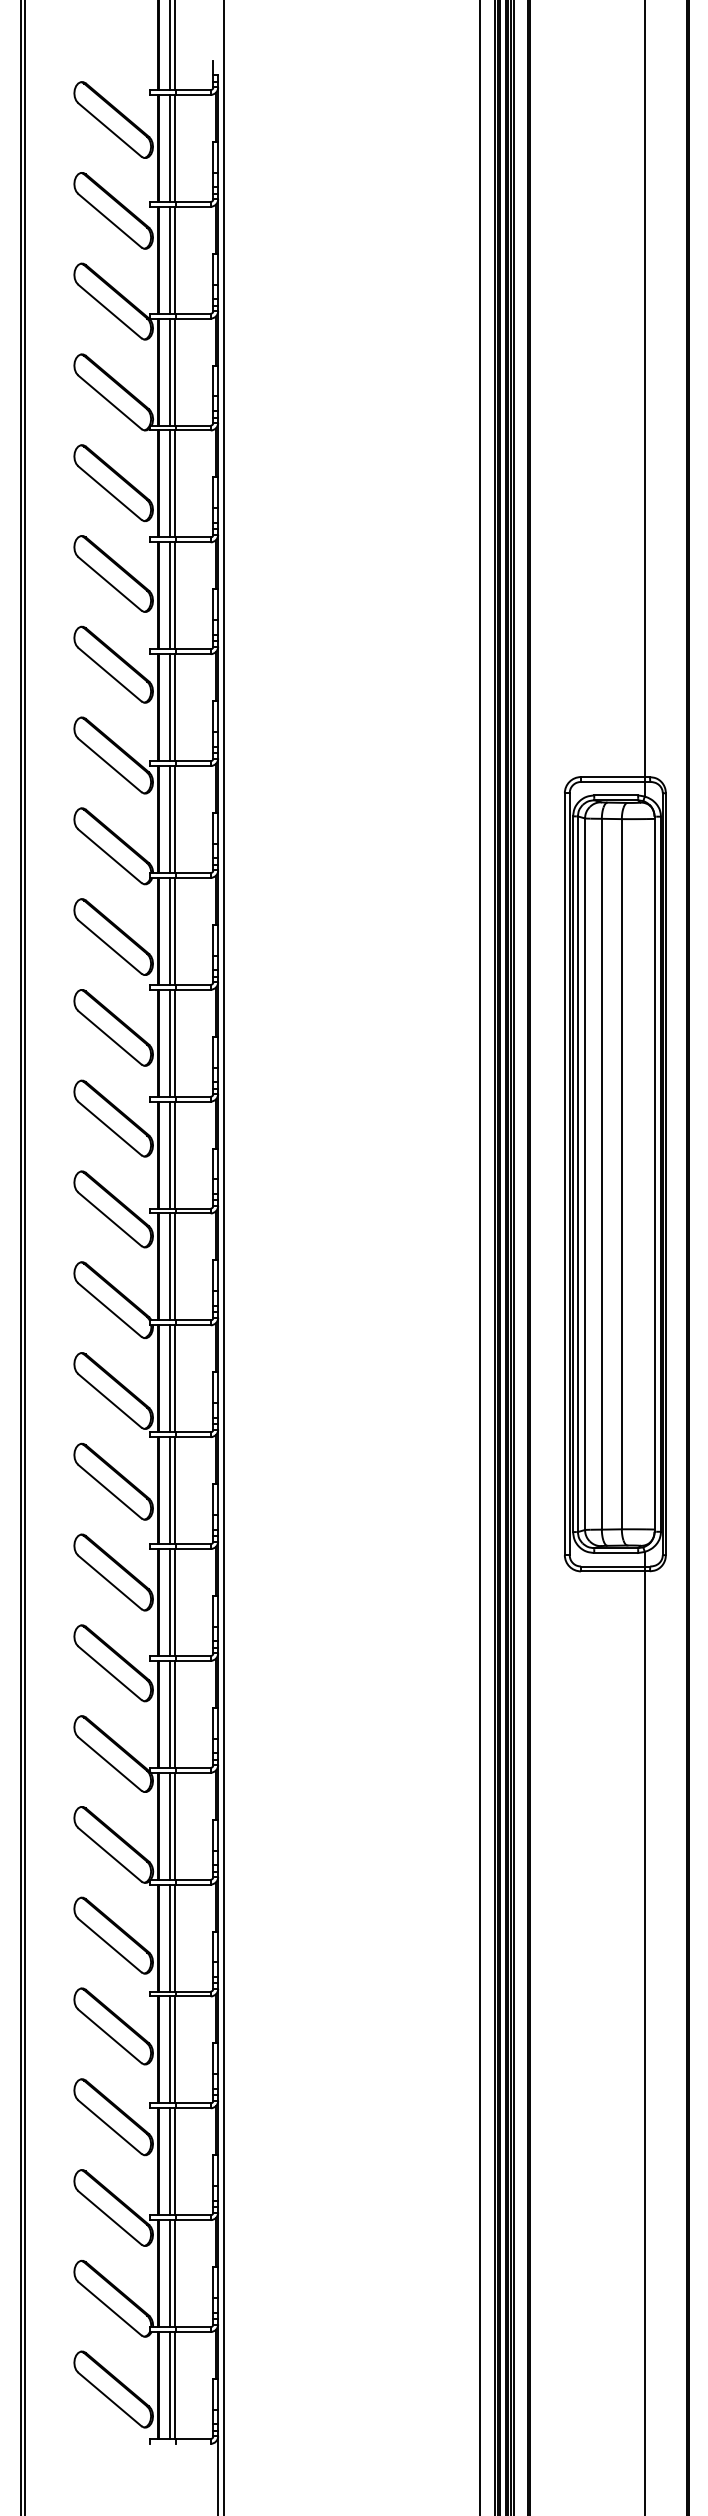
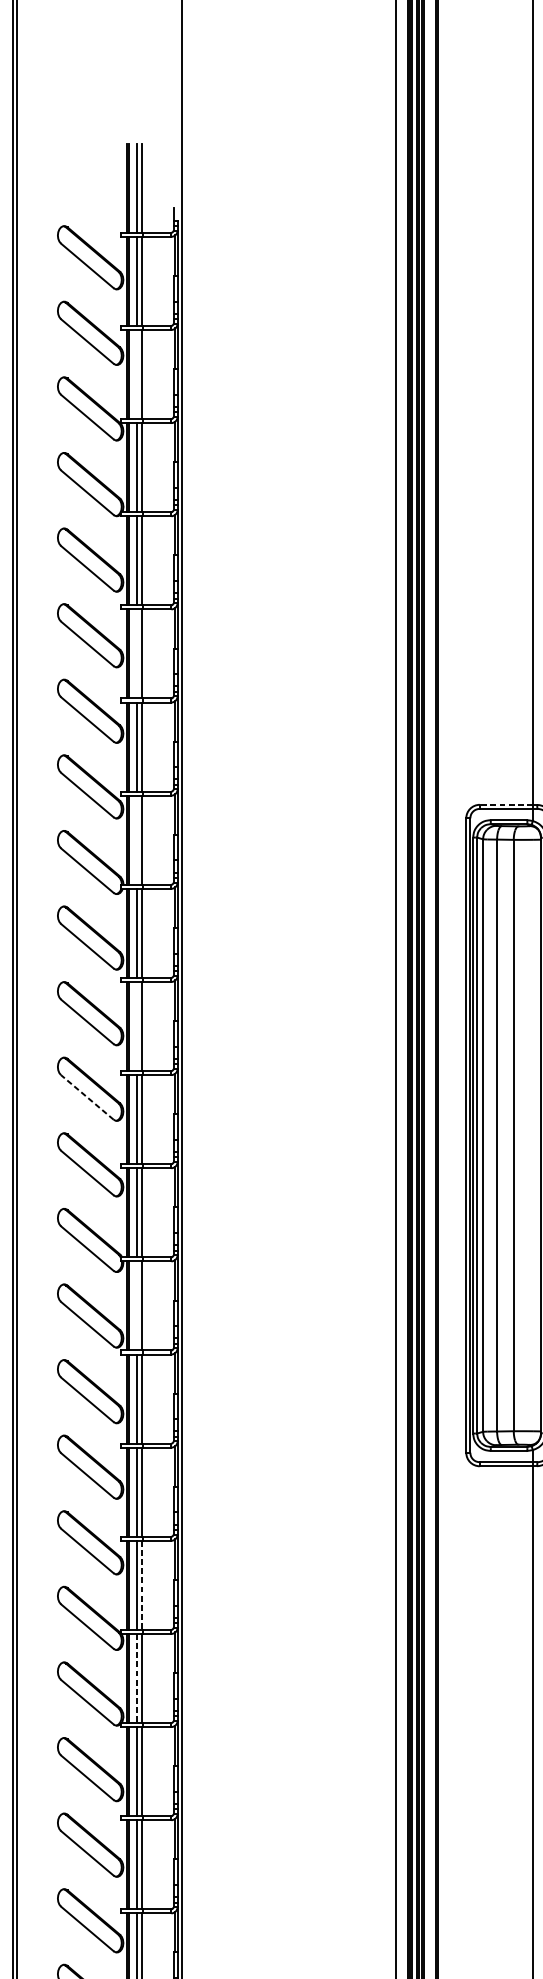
line: (169, 259) -> (137, 373), removed
line: (169, 595) -> (137, 653), removed
line: (612, 777) -> (505, 805), solid -> dashed
line: (169, 819) -> (137, 840), removed
line: (169, 1042) -> (137, 1025), removed
line: (109, 1128) -> (87, 1097), solid -> dashed
line: (169, 1378) -> (137, 1305), removed
line: (175, 1714) -> (142, 1585), solid -> dashed
line: (169, 1826) -> (137, 1678), solid -> dashed

